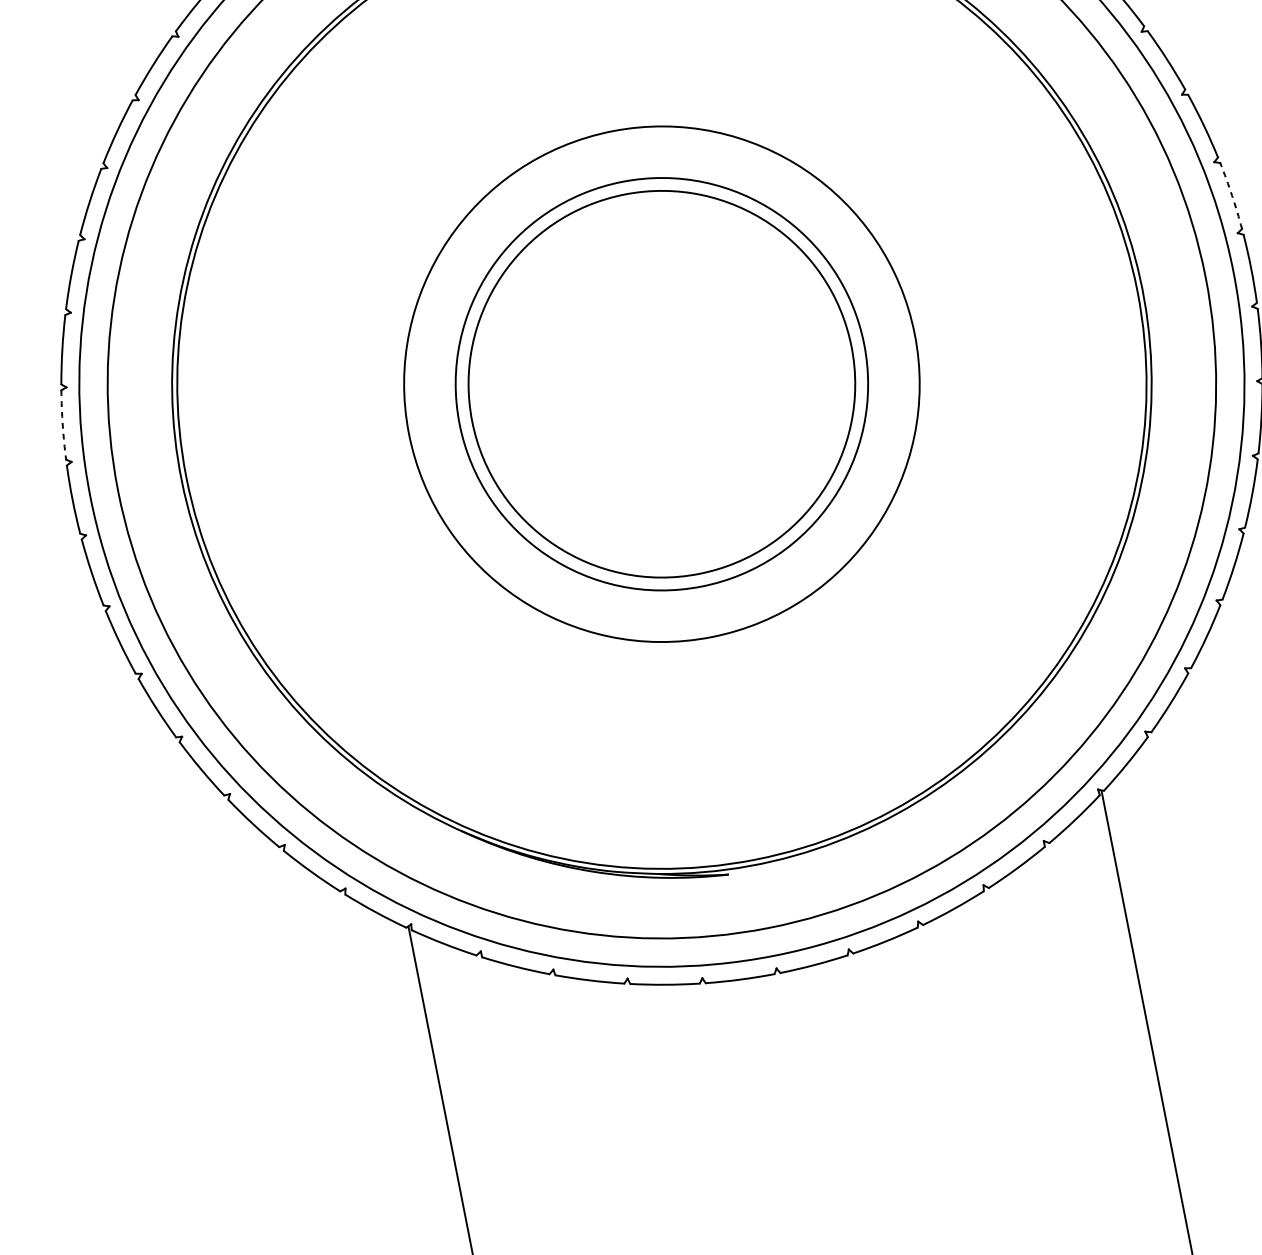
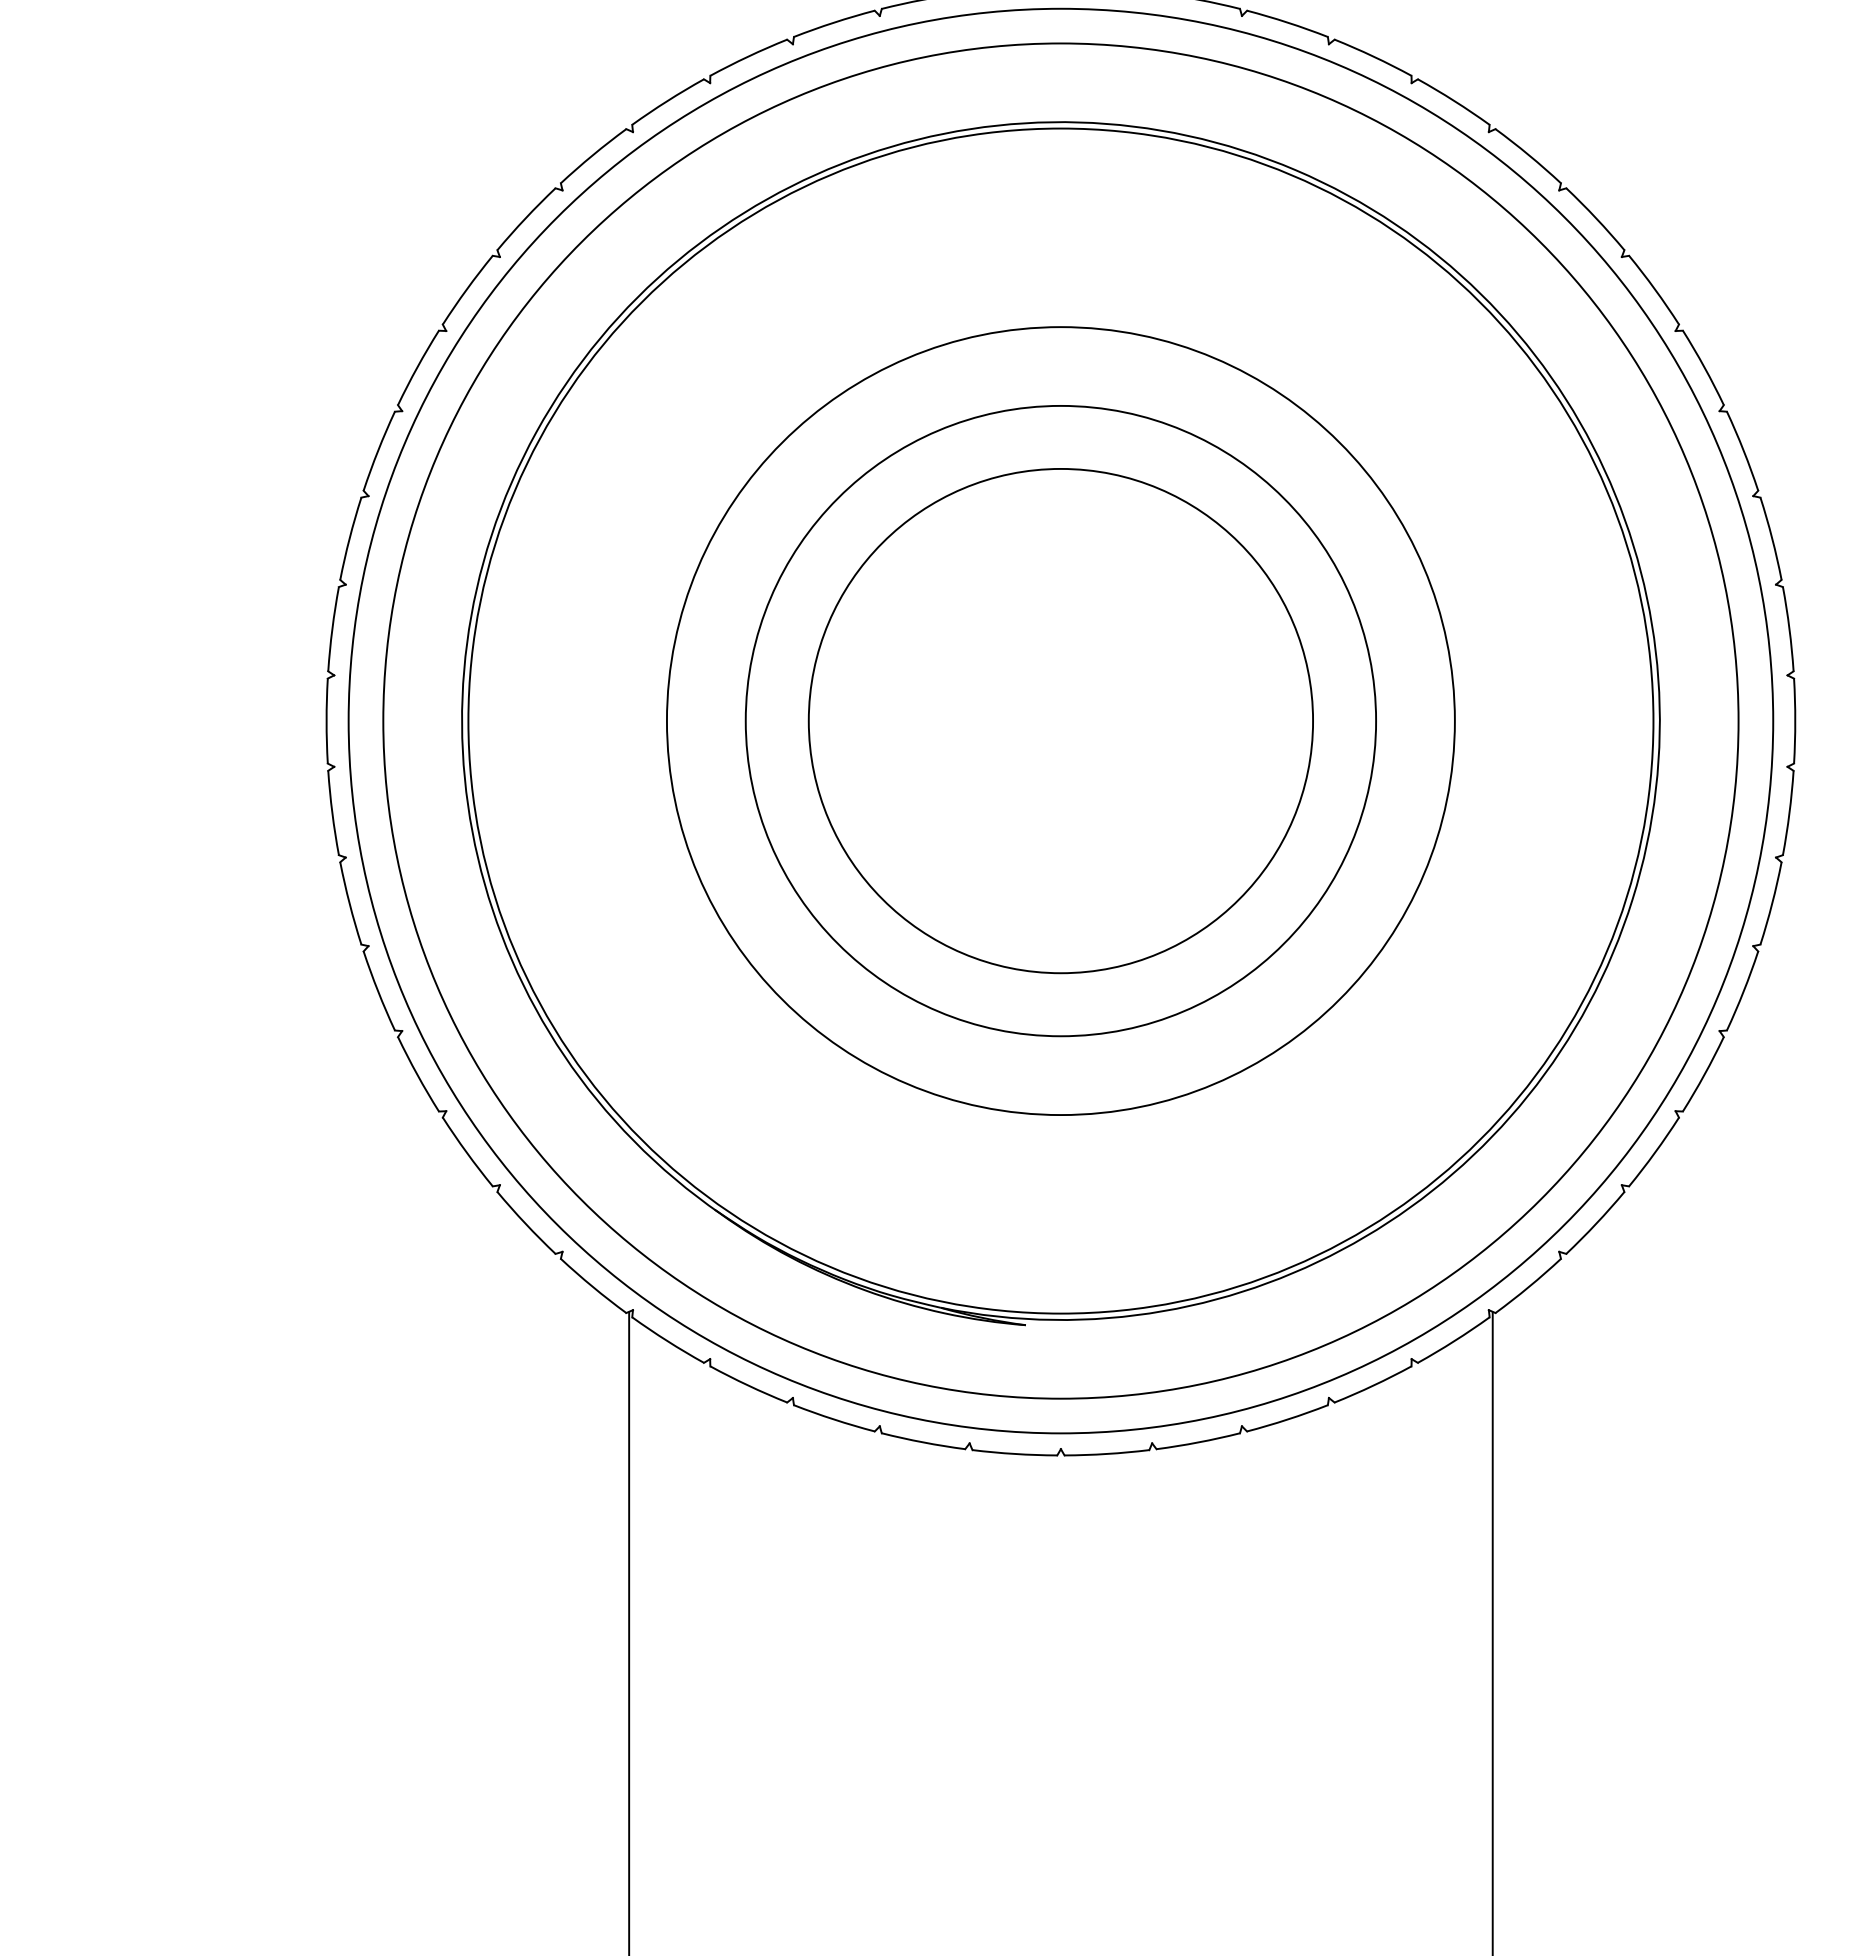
arc: (1232, 196) -> (1789, 629), dashed -> solid
circle: (661, 384) -> (1060, 721), size x1.67
arc: (62, 425) -> (332, 629), dashed -> solid

